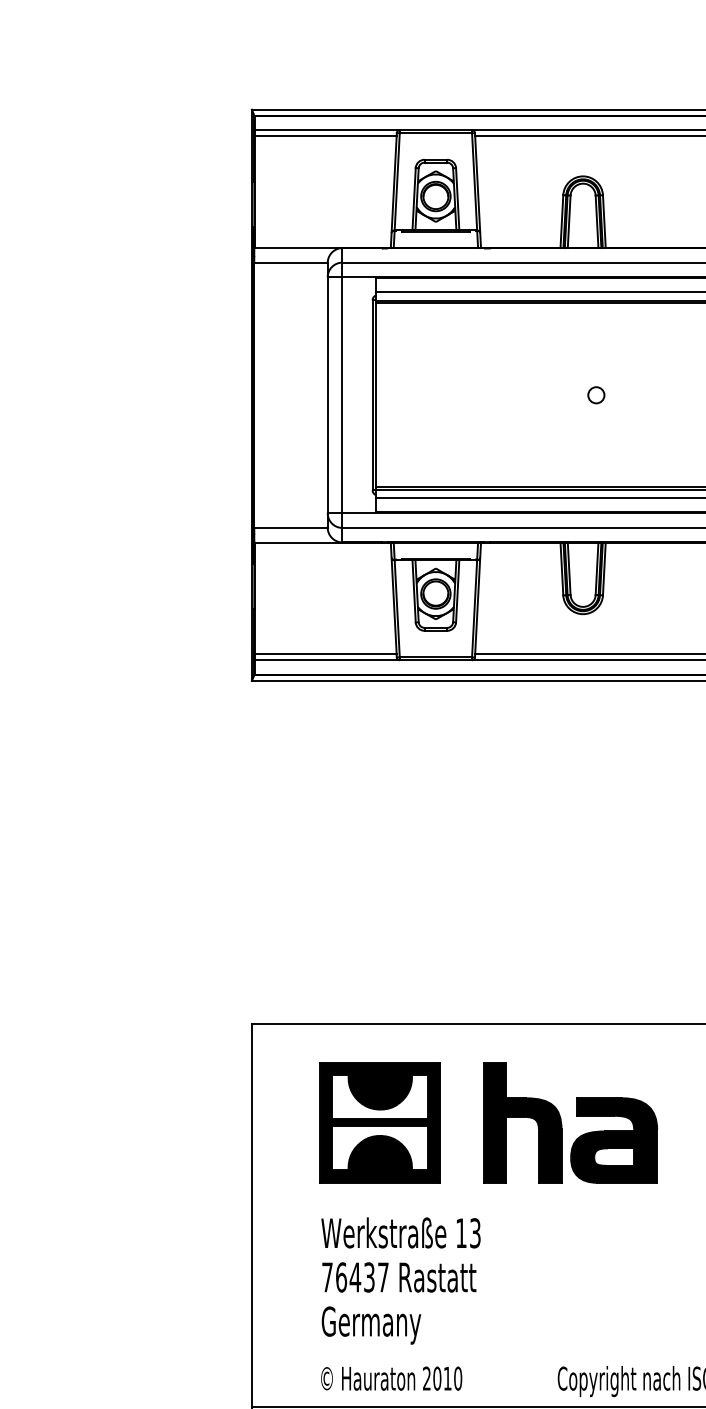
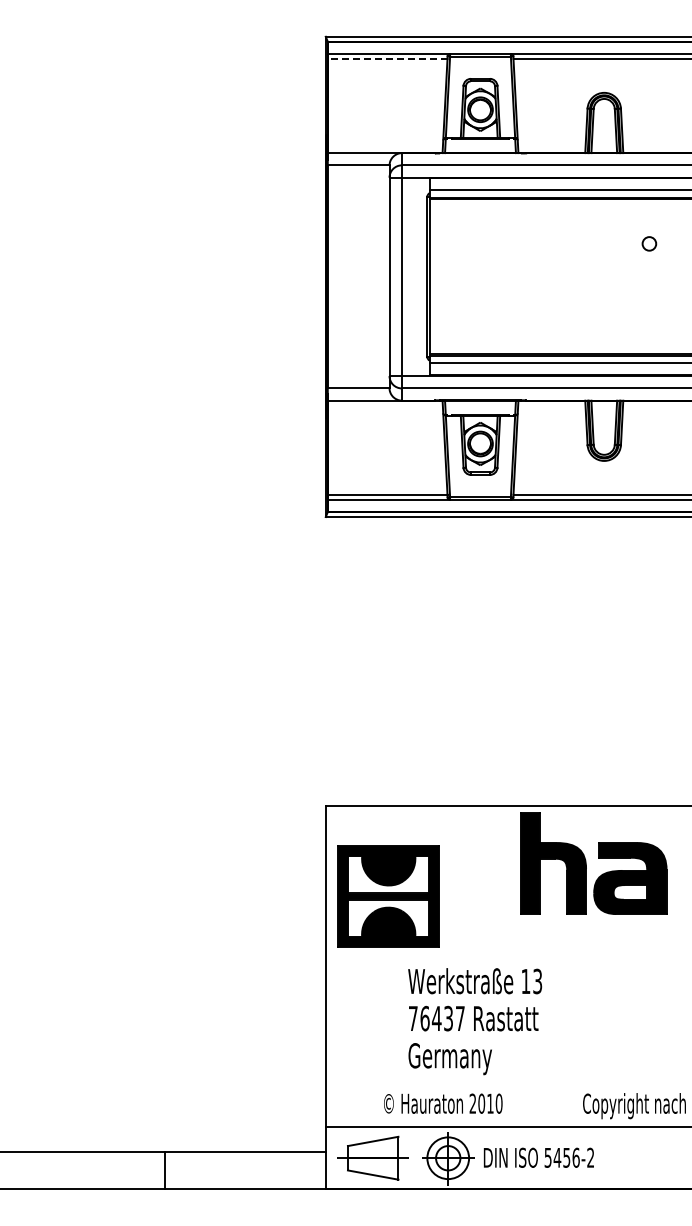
line: (325, 136) -> (387, 59), solid -> dashed
circle: (596, 394) -> (649, 243), moved
part: (380, 1122) -> (388, 896), moved
part: (561, 1122) -> (586, 863), moved
text: (401, 1280) -> (475, 1021), moved

